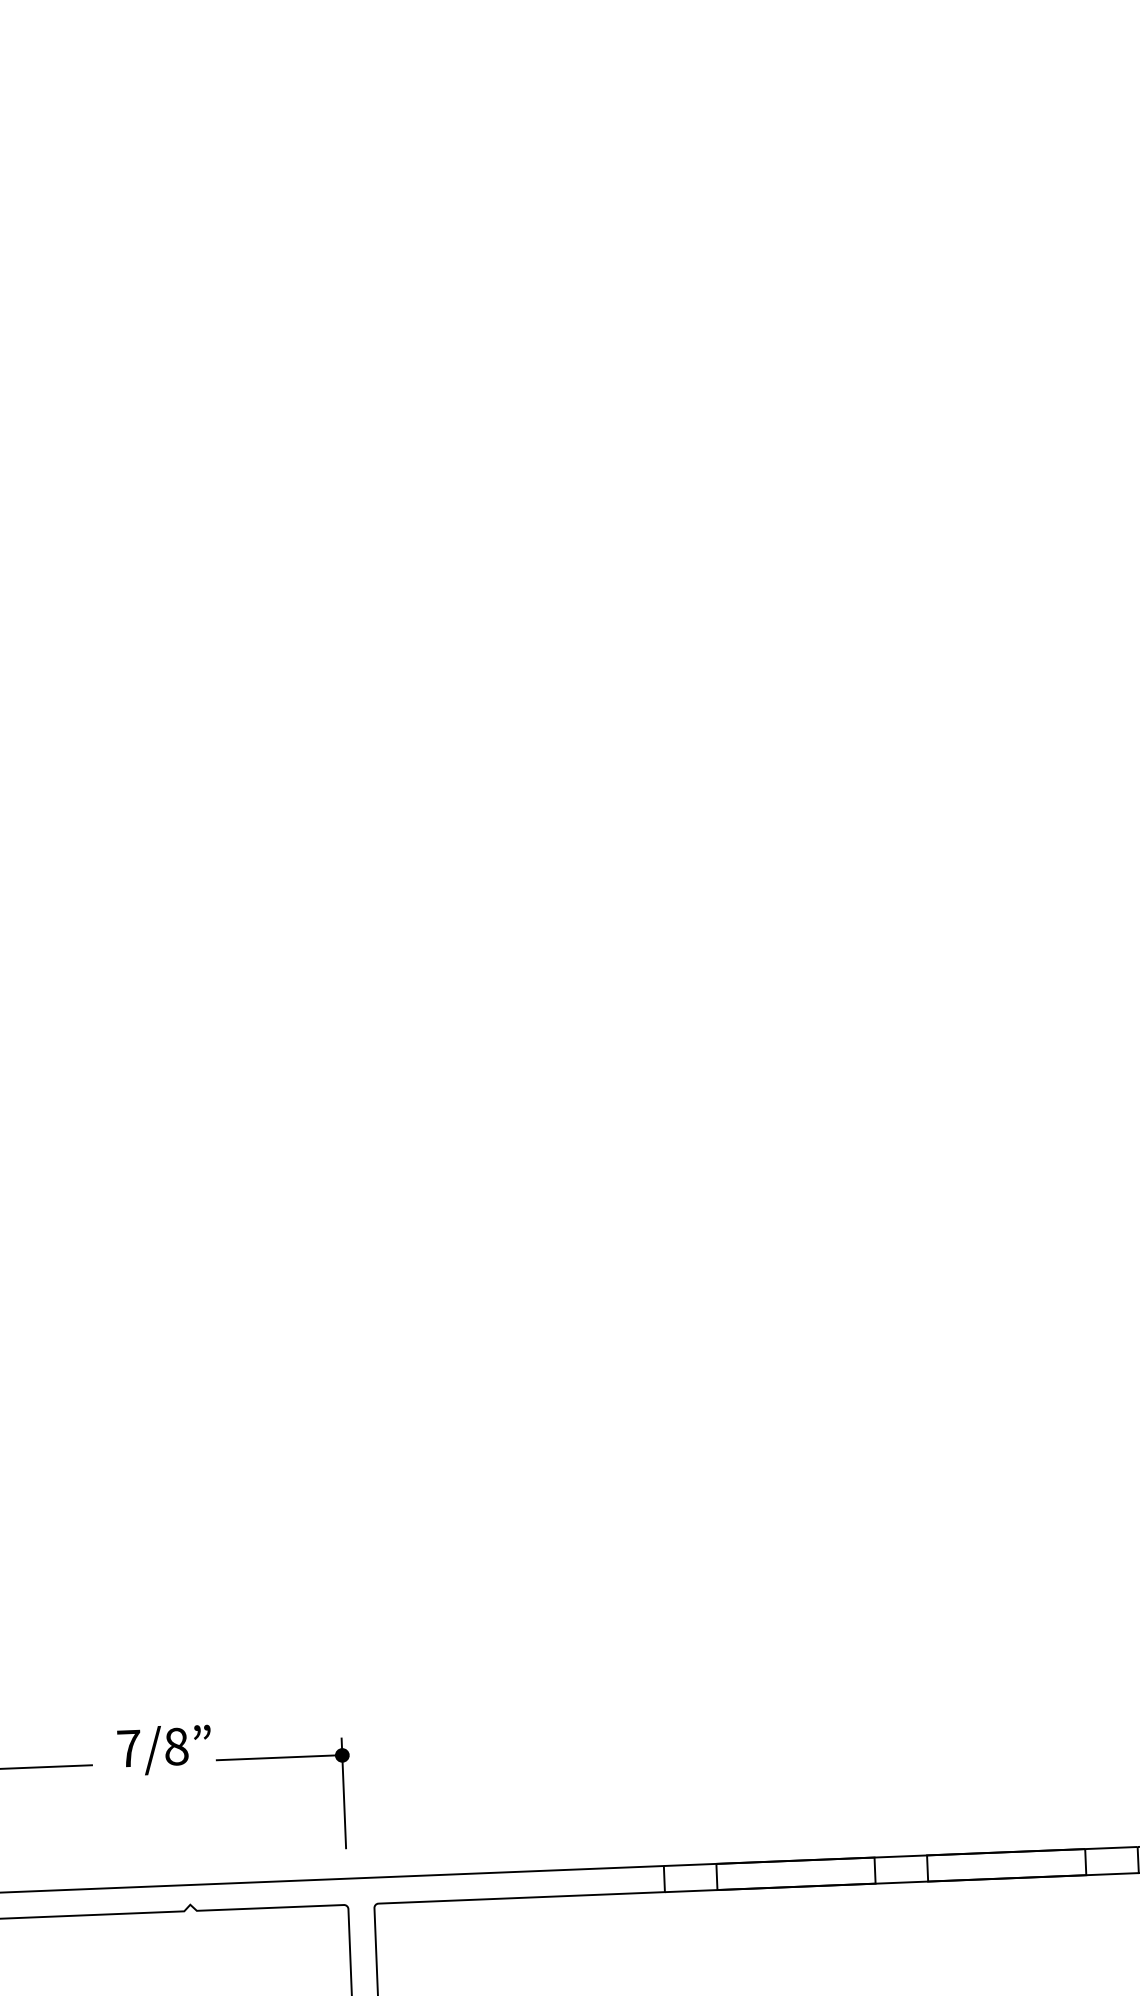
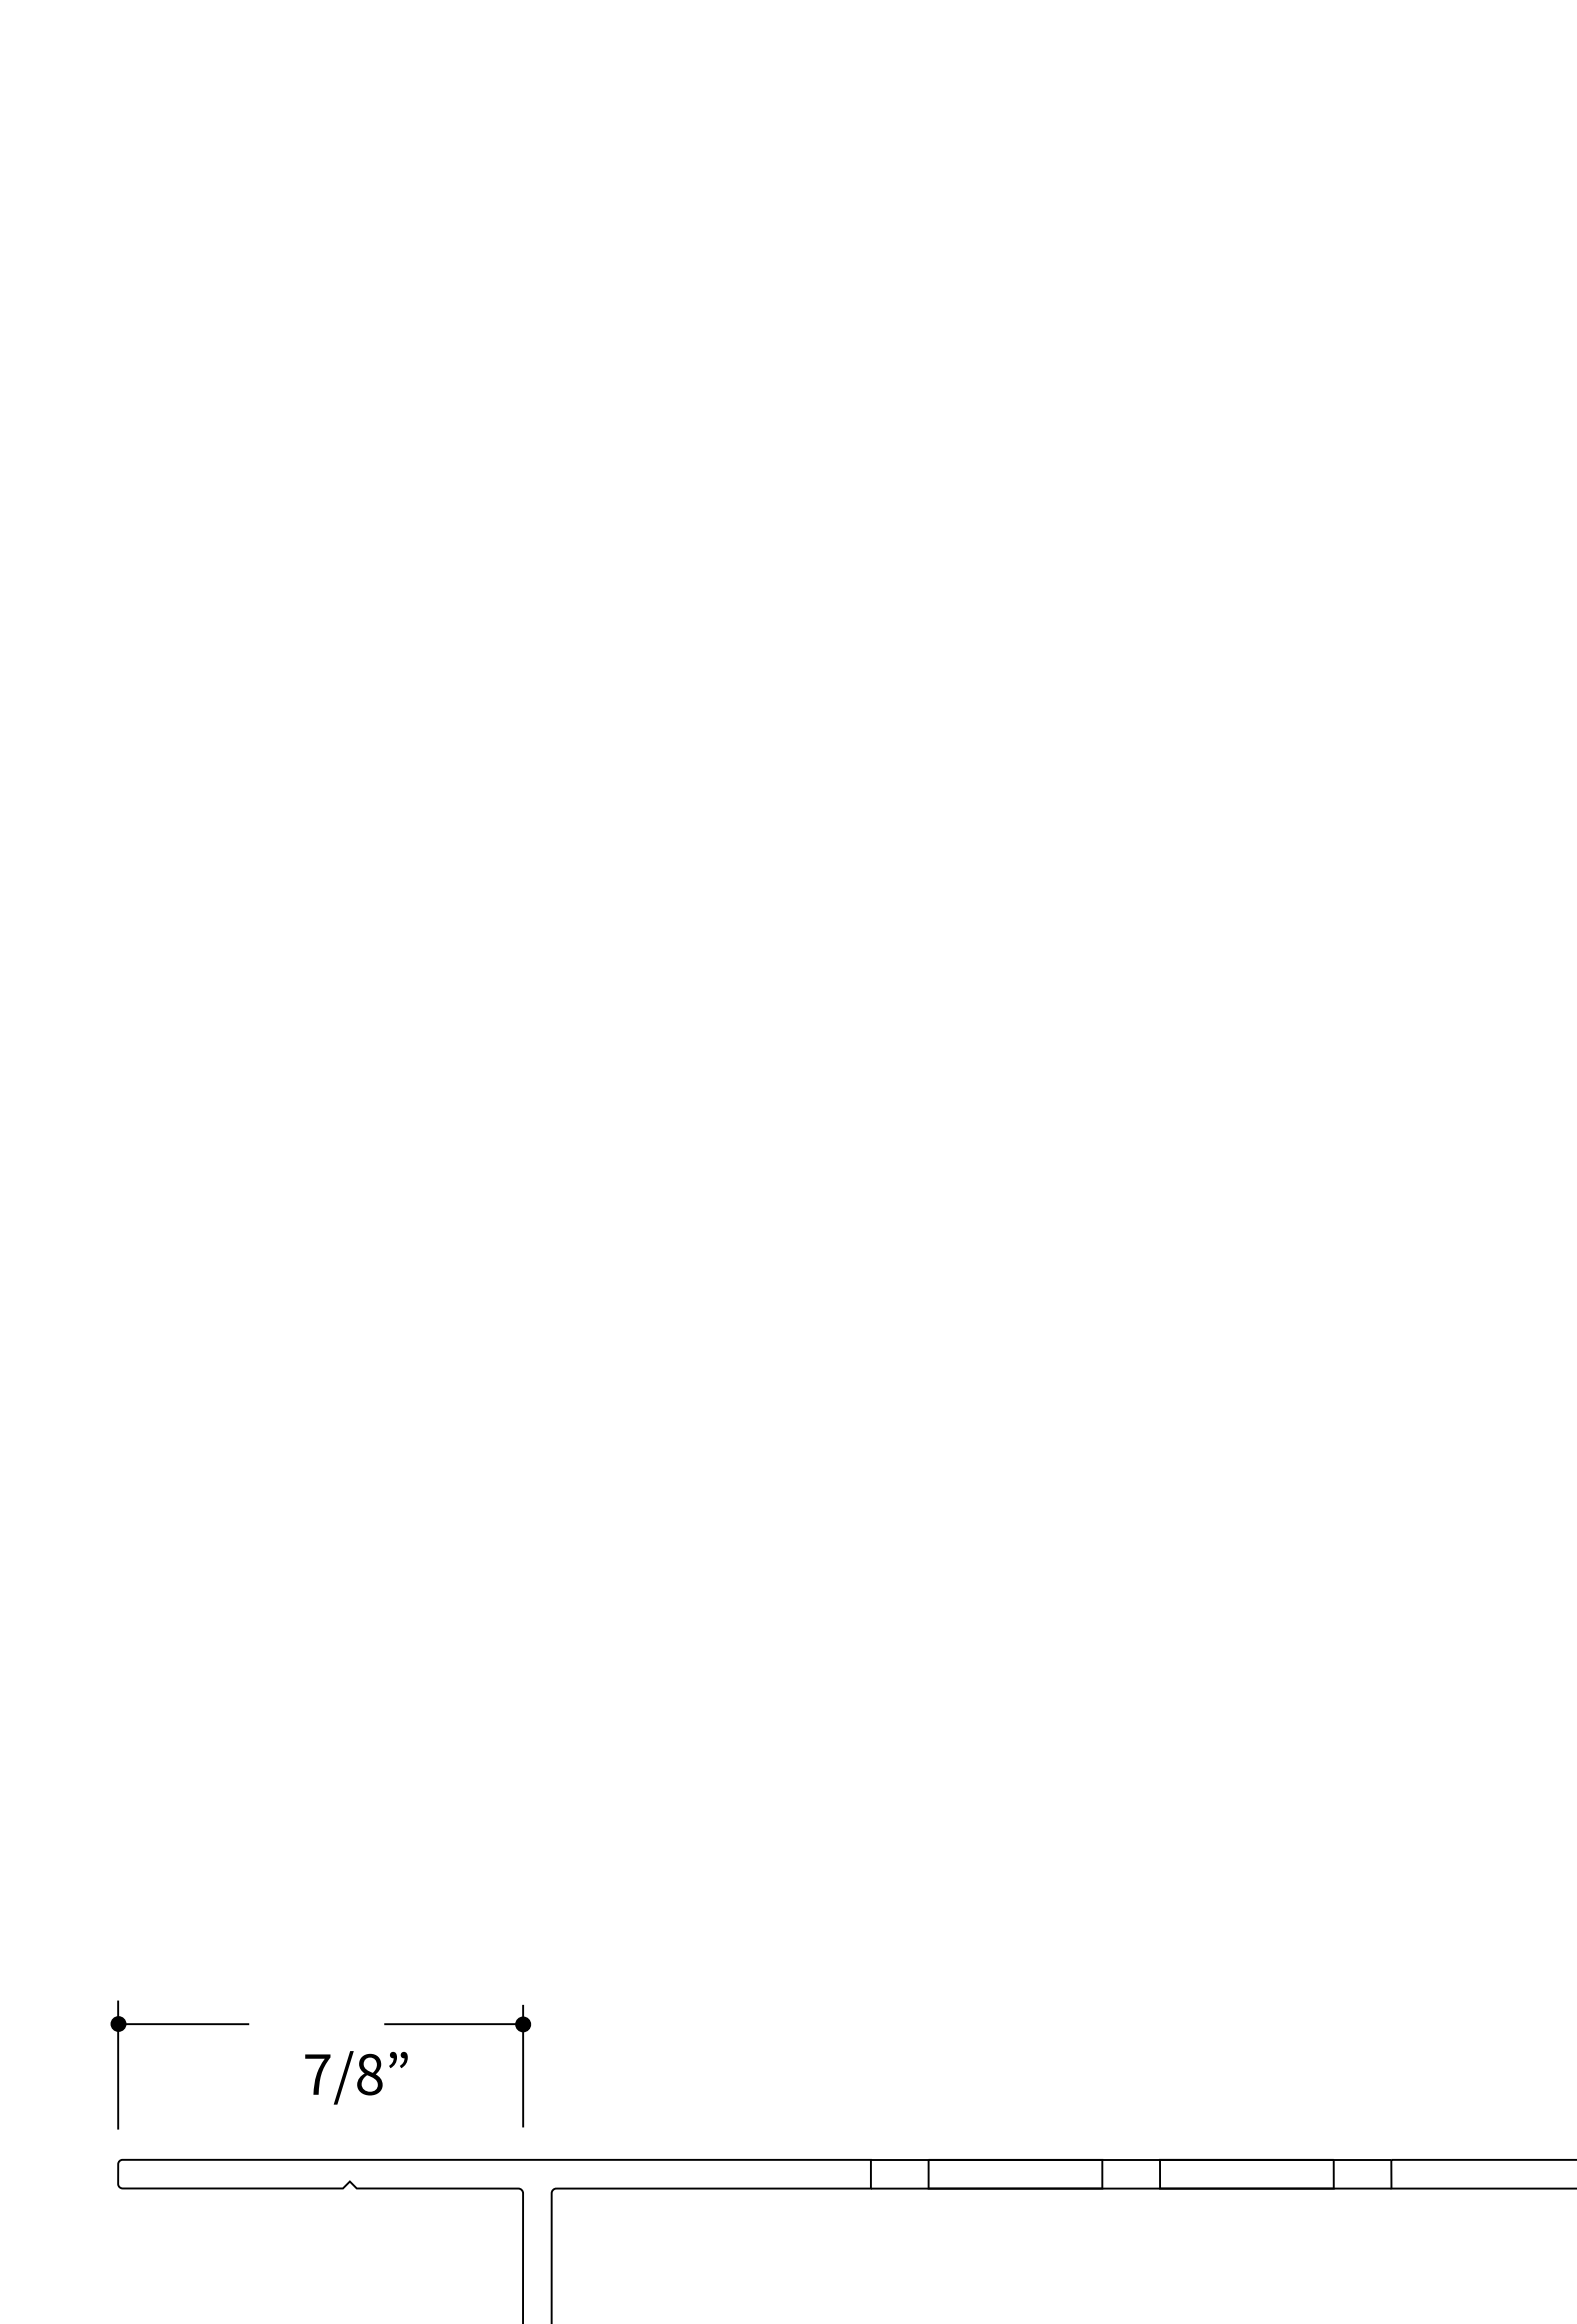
text: (164, 1749) -> (356, 2077), moved

